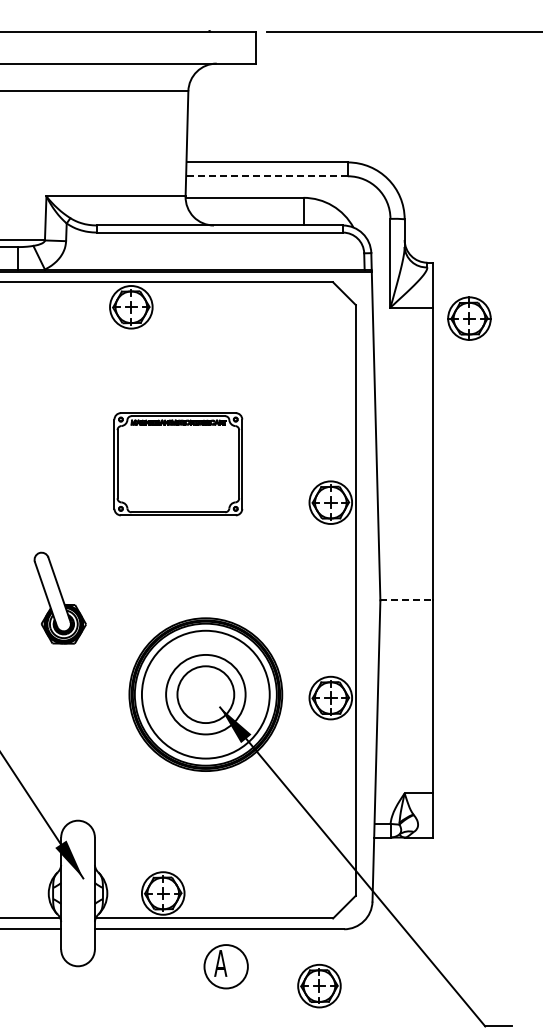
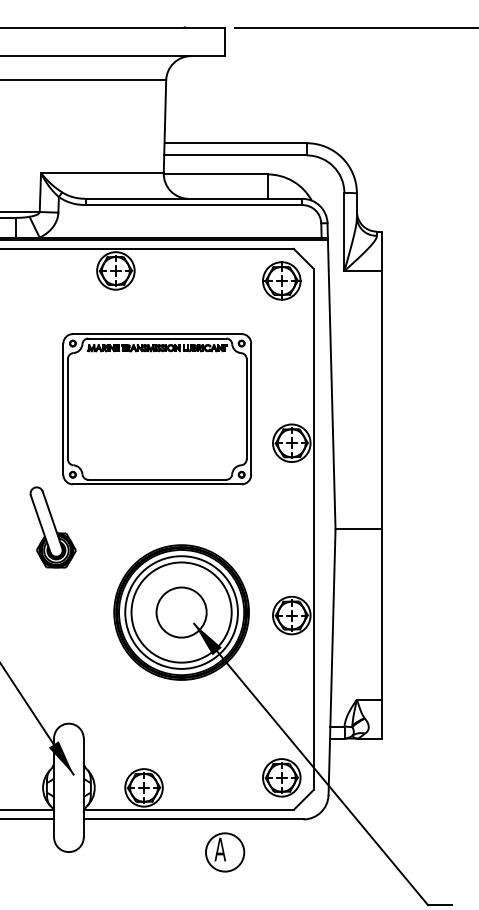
line: (267, 176) -> (235, 155), dashed -> solid
part: (469, 318) -> (281, 280), moved
part: (178, 464) -> (157, 409), size x1.67
line: (407, 600) -> (359, 529), dashed -> solid
circle: (205, 694) -> (181, 612), size x1.43
part: (225, 966) -> (224, 852), moved
part: (319, 986) -> (281, 778), moved

